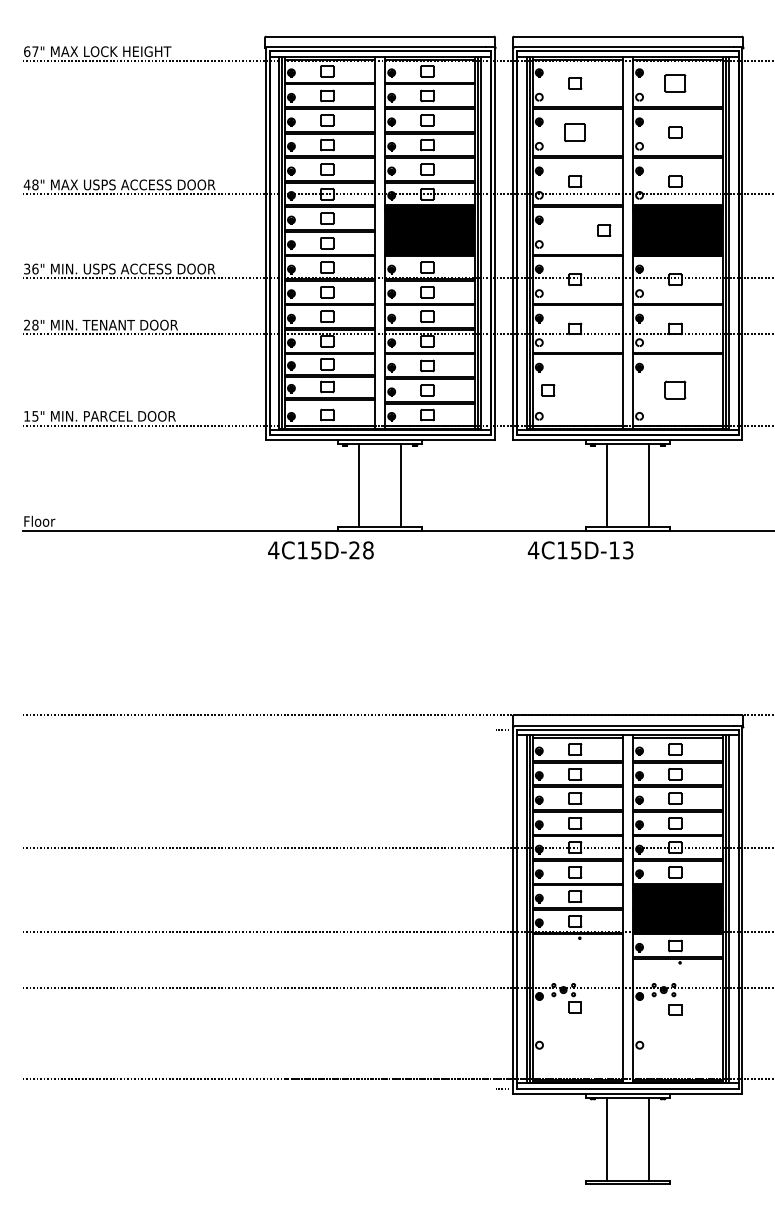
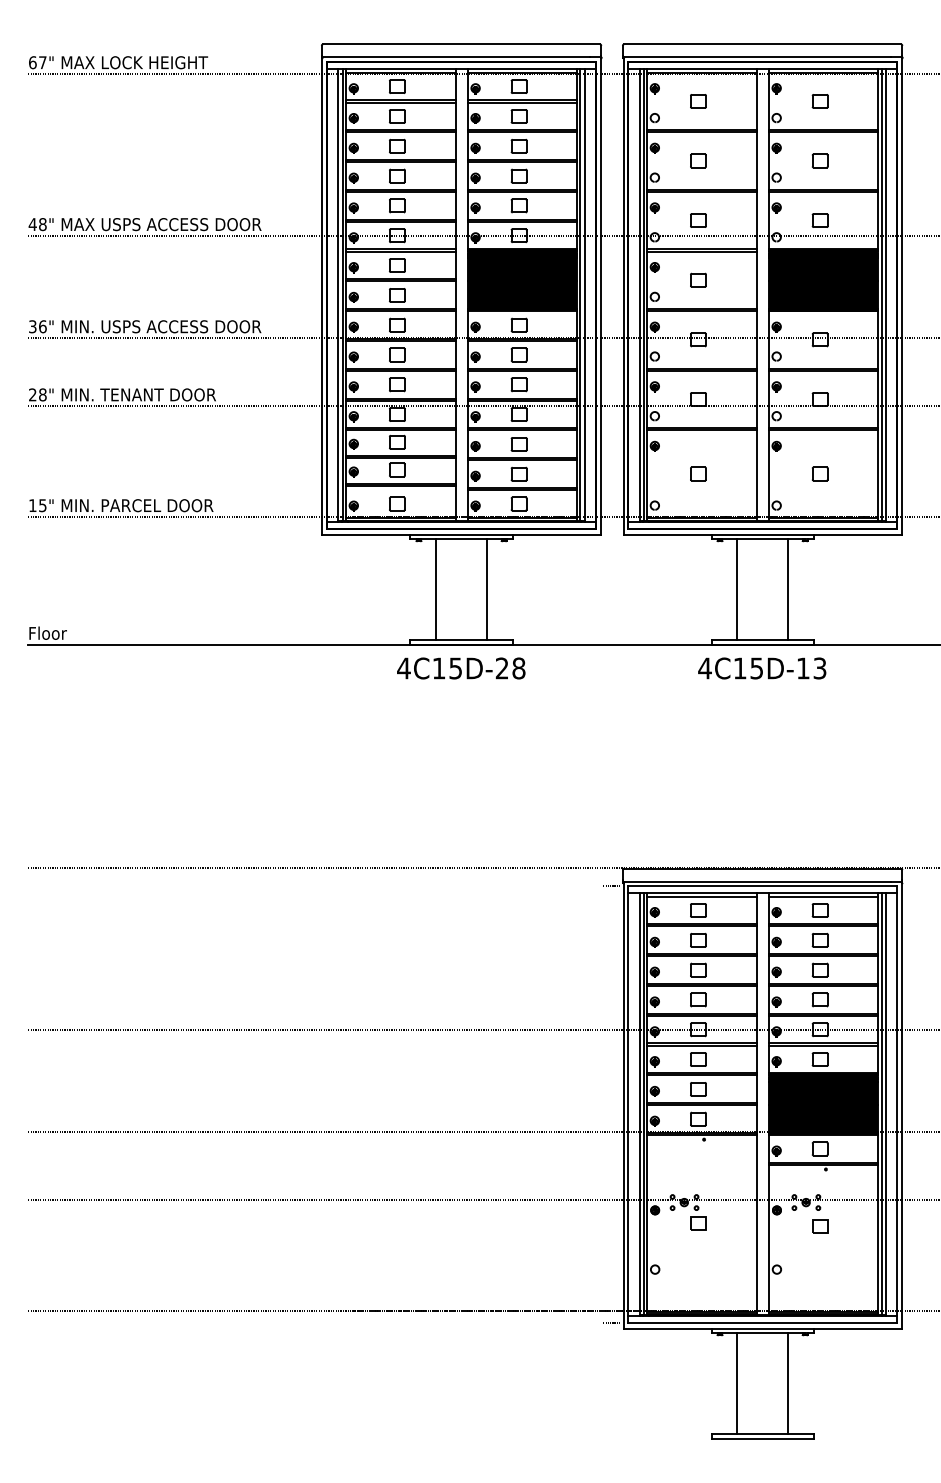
part: (675, 83) -> (820, 101), size x0.62
part: (575, 132) -> (698, 160), size x0.62
part: (604, 230) -> (698, 279), moved
part: (548, 390) -> (698, 474), moved
part: (675, 390) -> (820, 474), size x0.62
text: (320, 550) -> (460, 668), moved
text: (580, 550) -> (762, 668), moved

